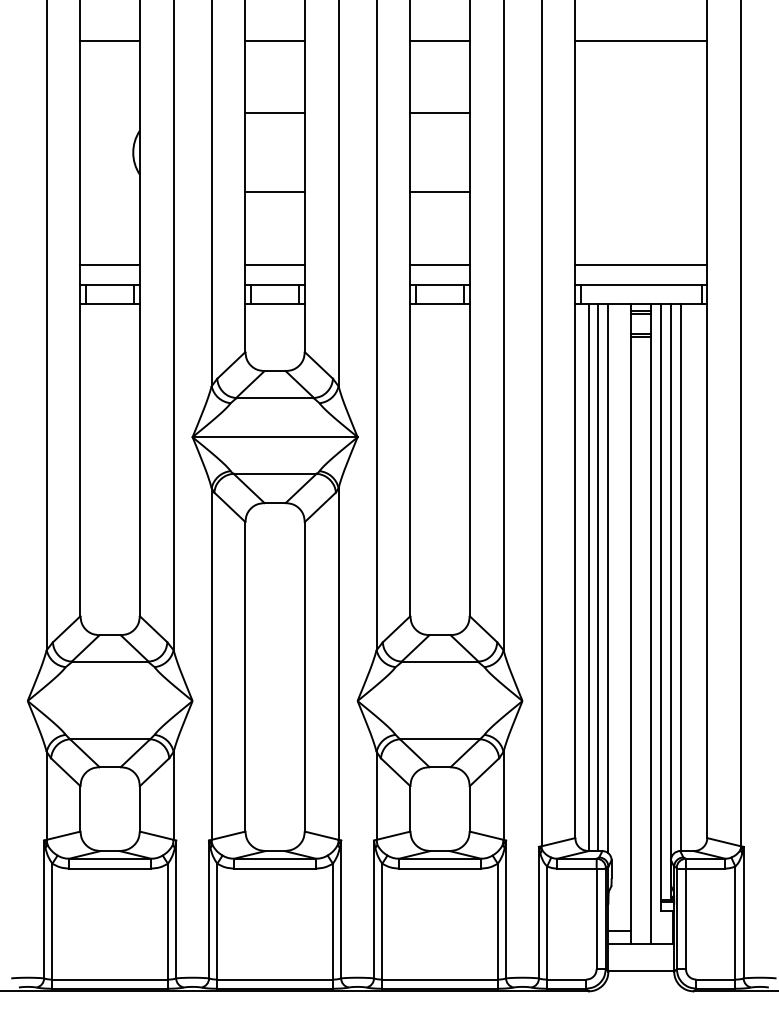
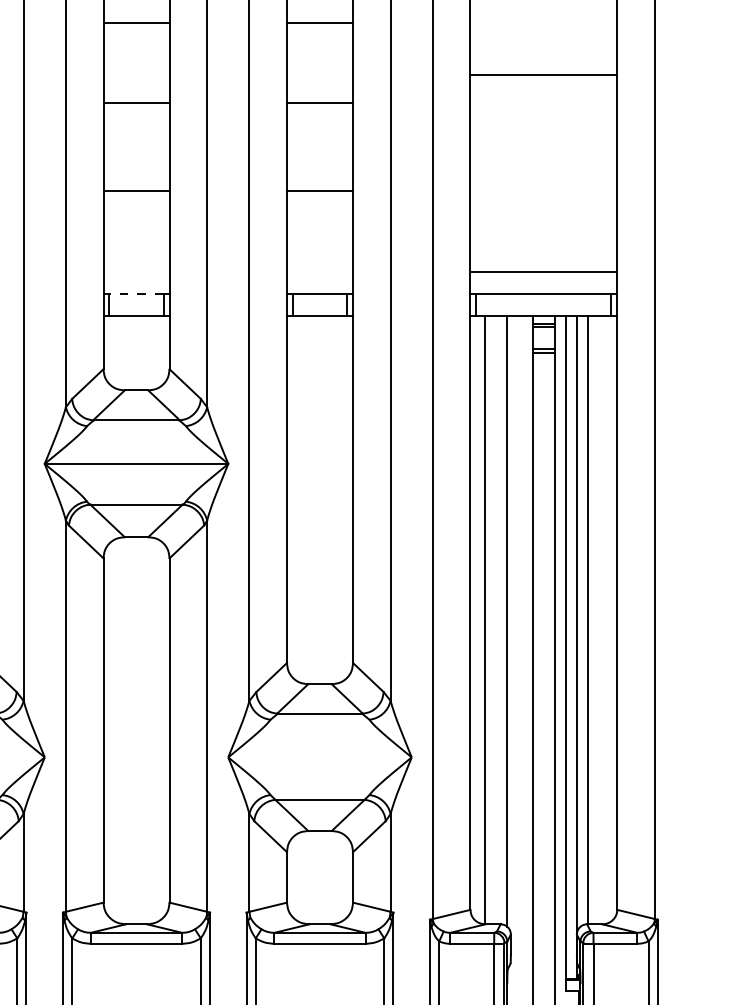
line: (641, 40) -> (544, 74), moved
line: (274, 264) -> (135, 271), removed
line: (439, 264) -> (319, 271), removed
line: (274, 284) -> (135, 294), solid -> dashed
line: (598, 577) -> (496, 619), removed

